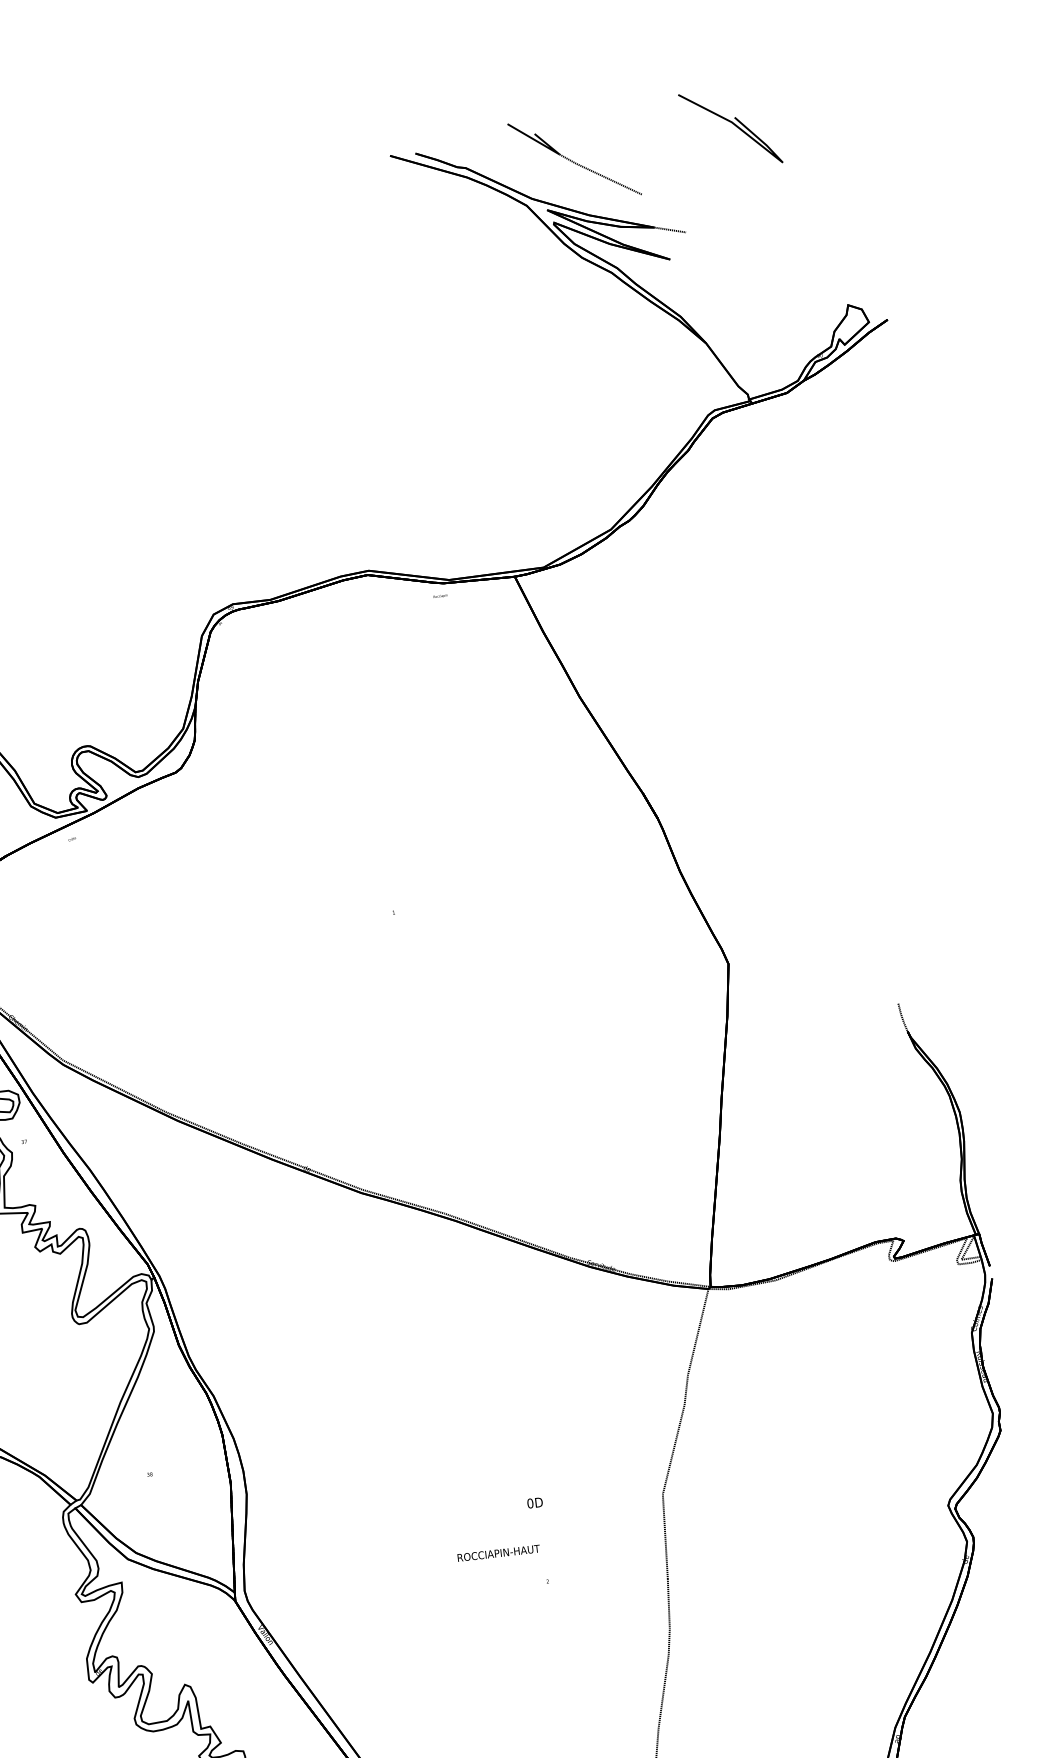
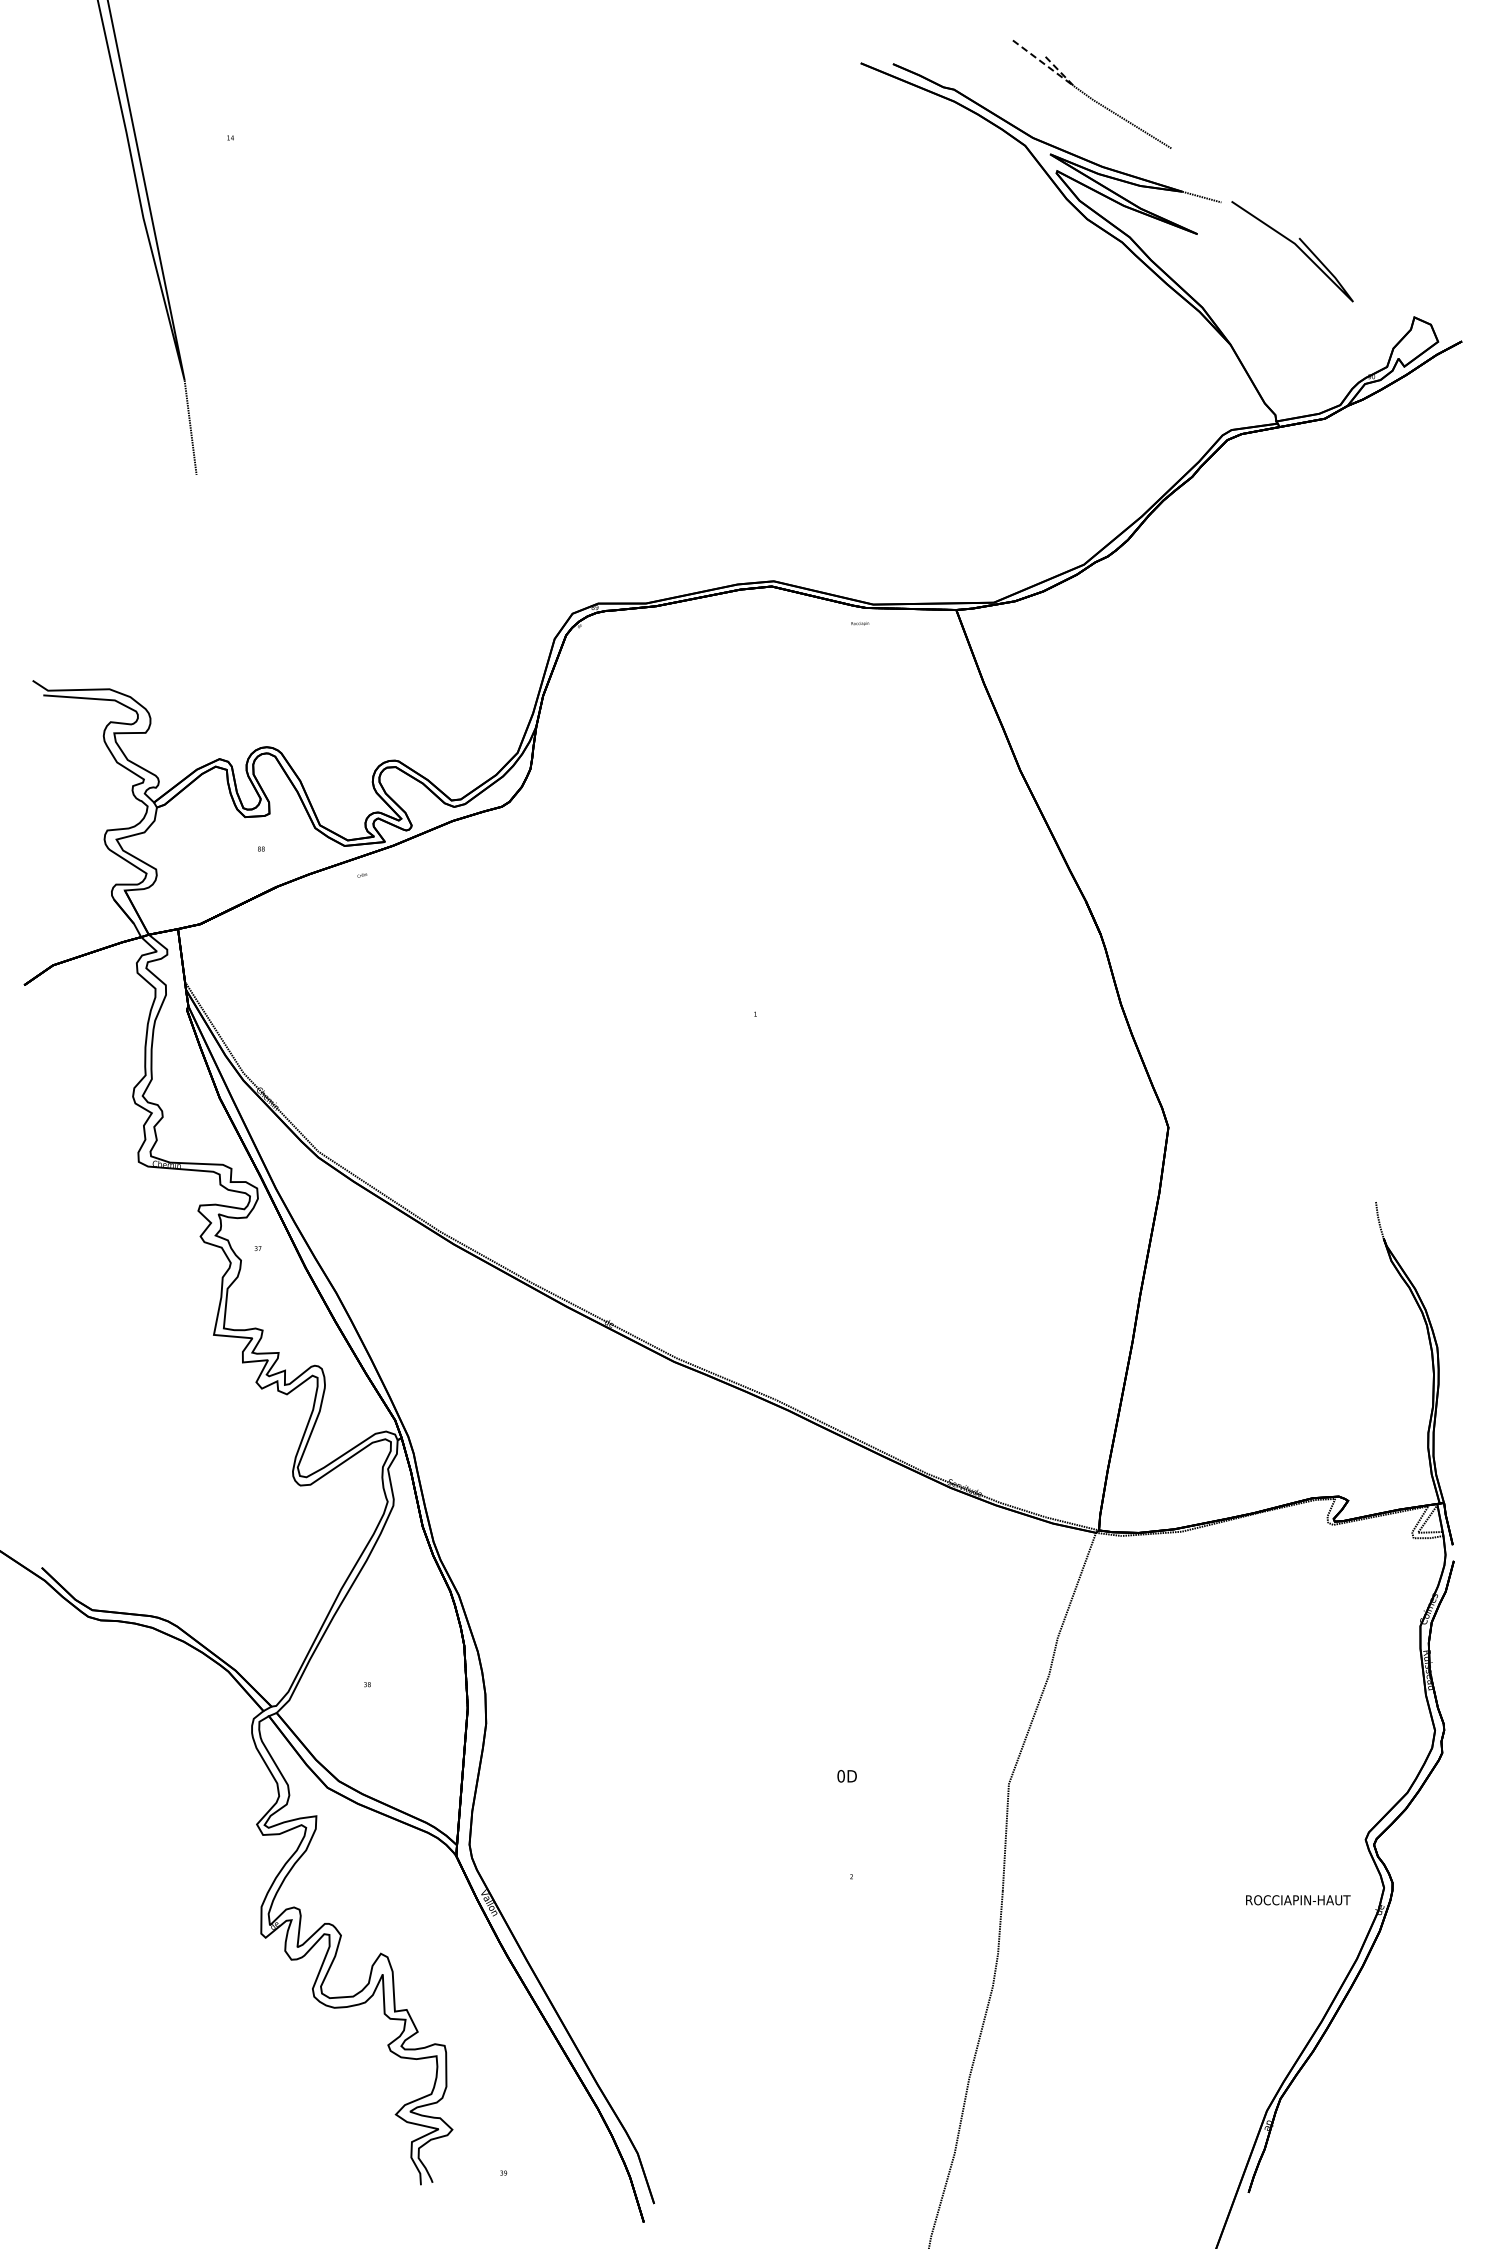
line: (733, 124) -> (1296, 246), moved
line: (548, 148) -> (1060, 76), solid -> dashed
text: (499, 1553) -> (1298, 1900), moved

